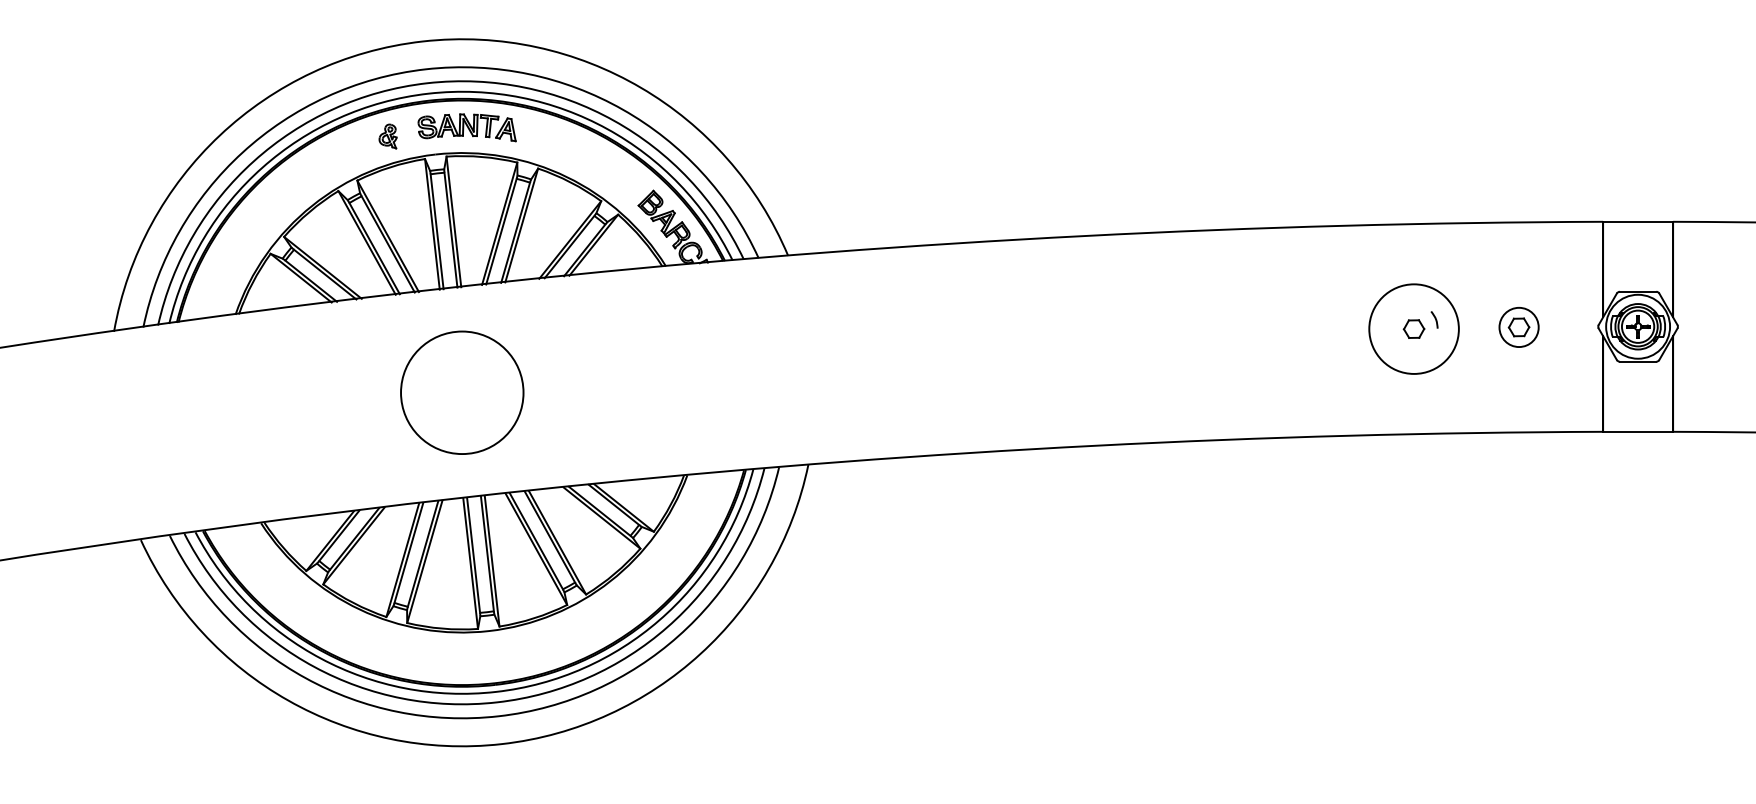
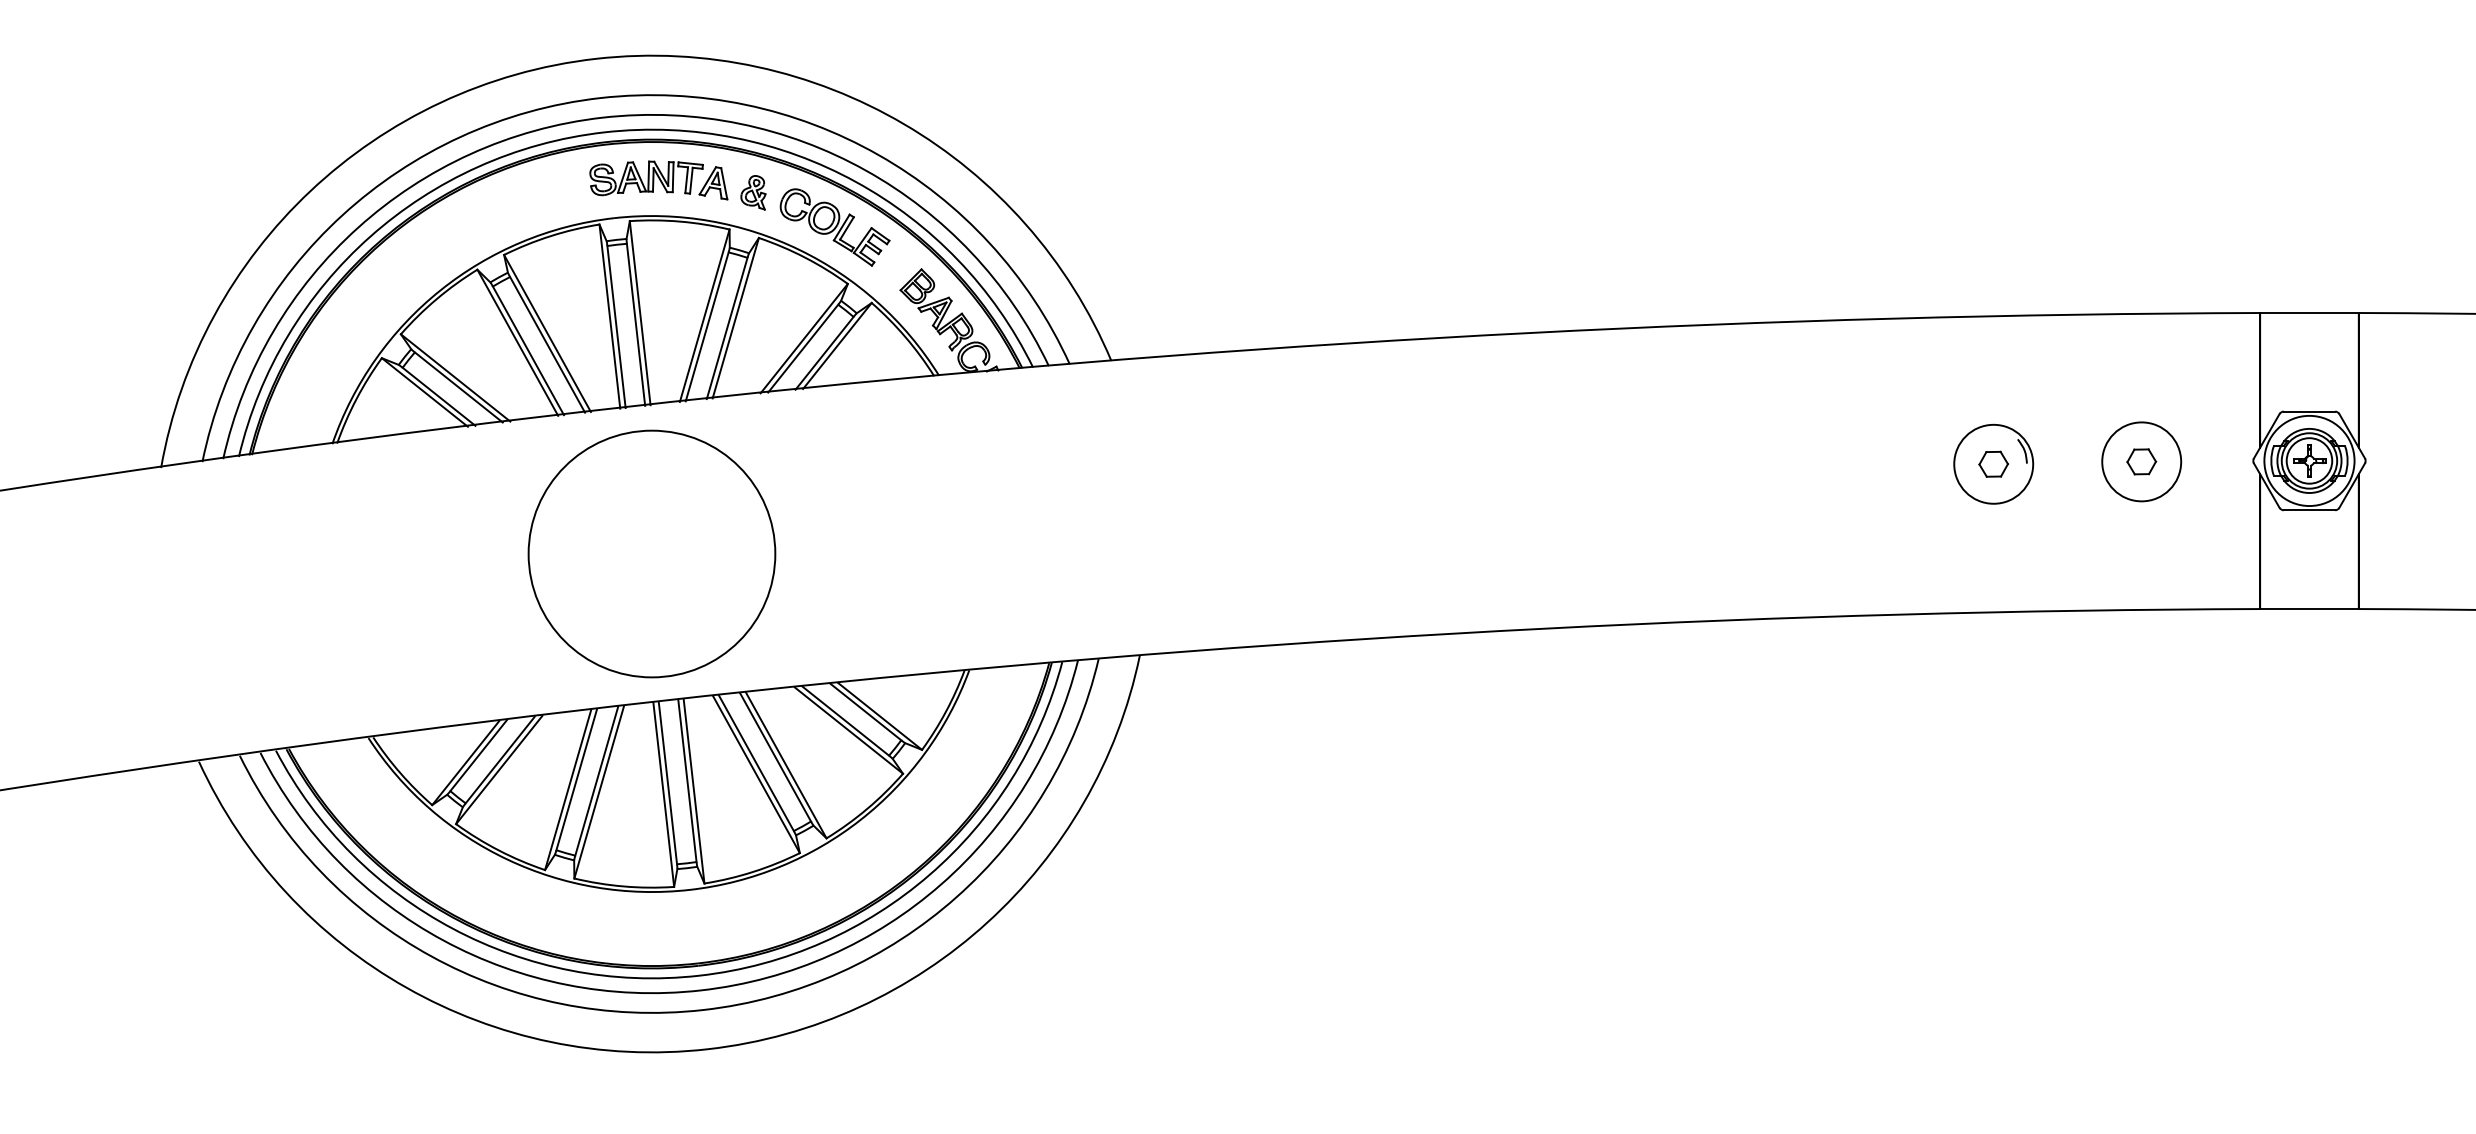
part: (388, 136) -> (753, 192), moved
part: (591, 161) -> (834, 227), added
circle: (1518, 327) -> (2141, 461), size x1.43
circle: (1413, 328) -> (1993, 463), size x0.62
circle: (461, 392) -> (651, 553), size x1.43

